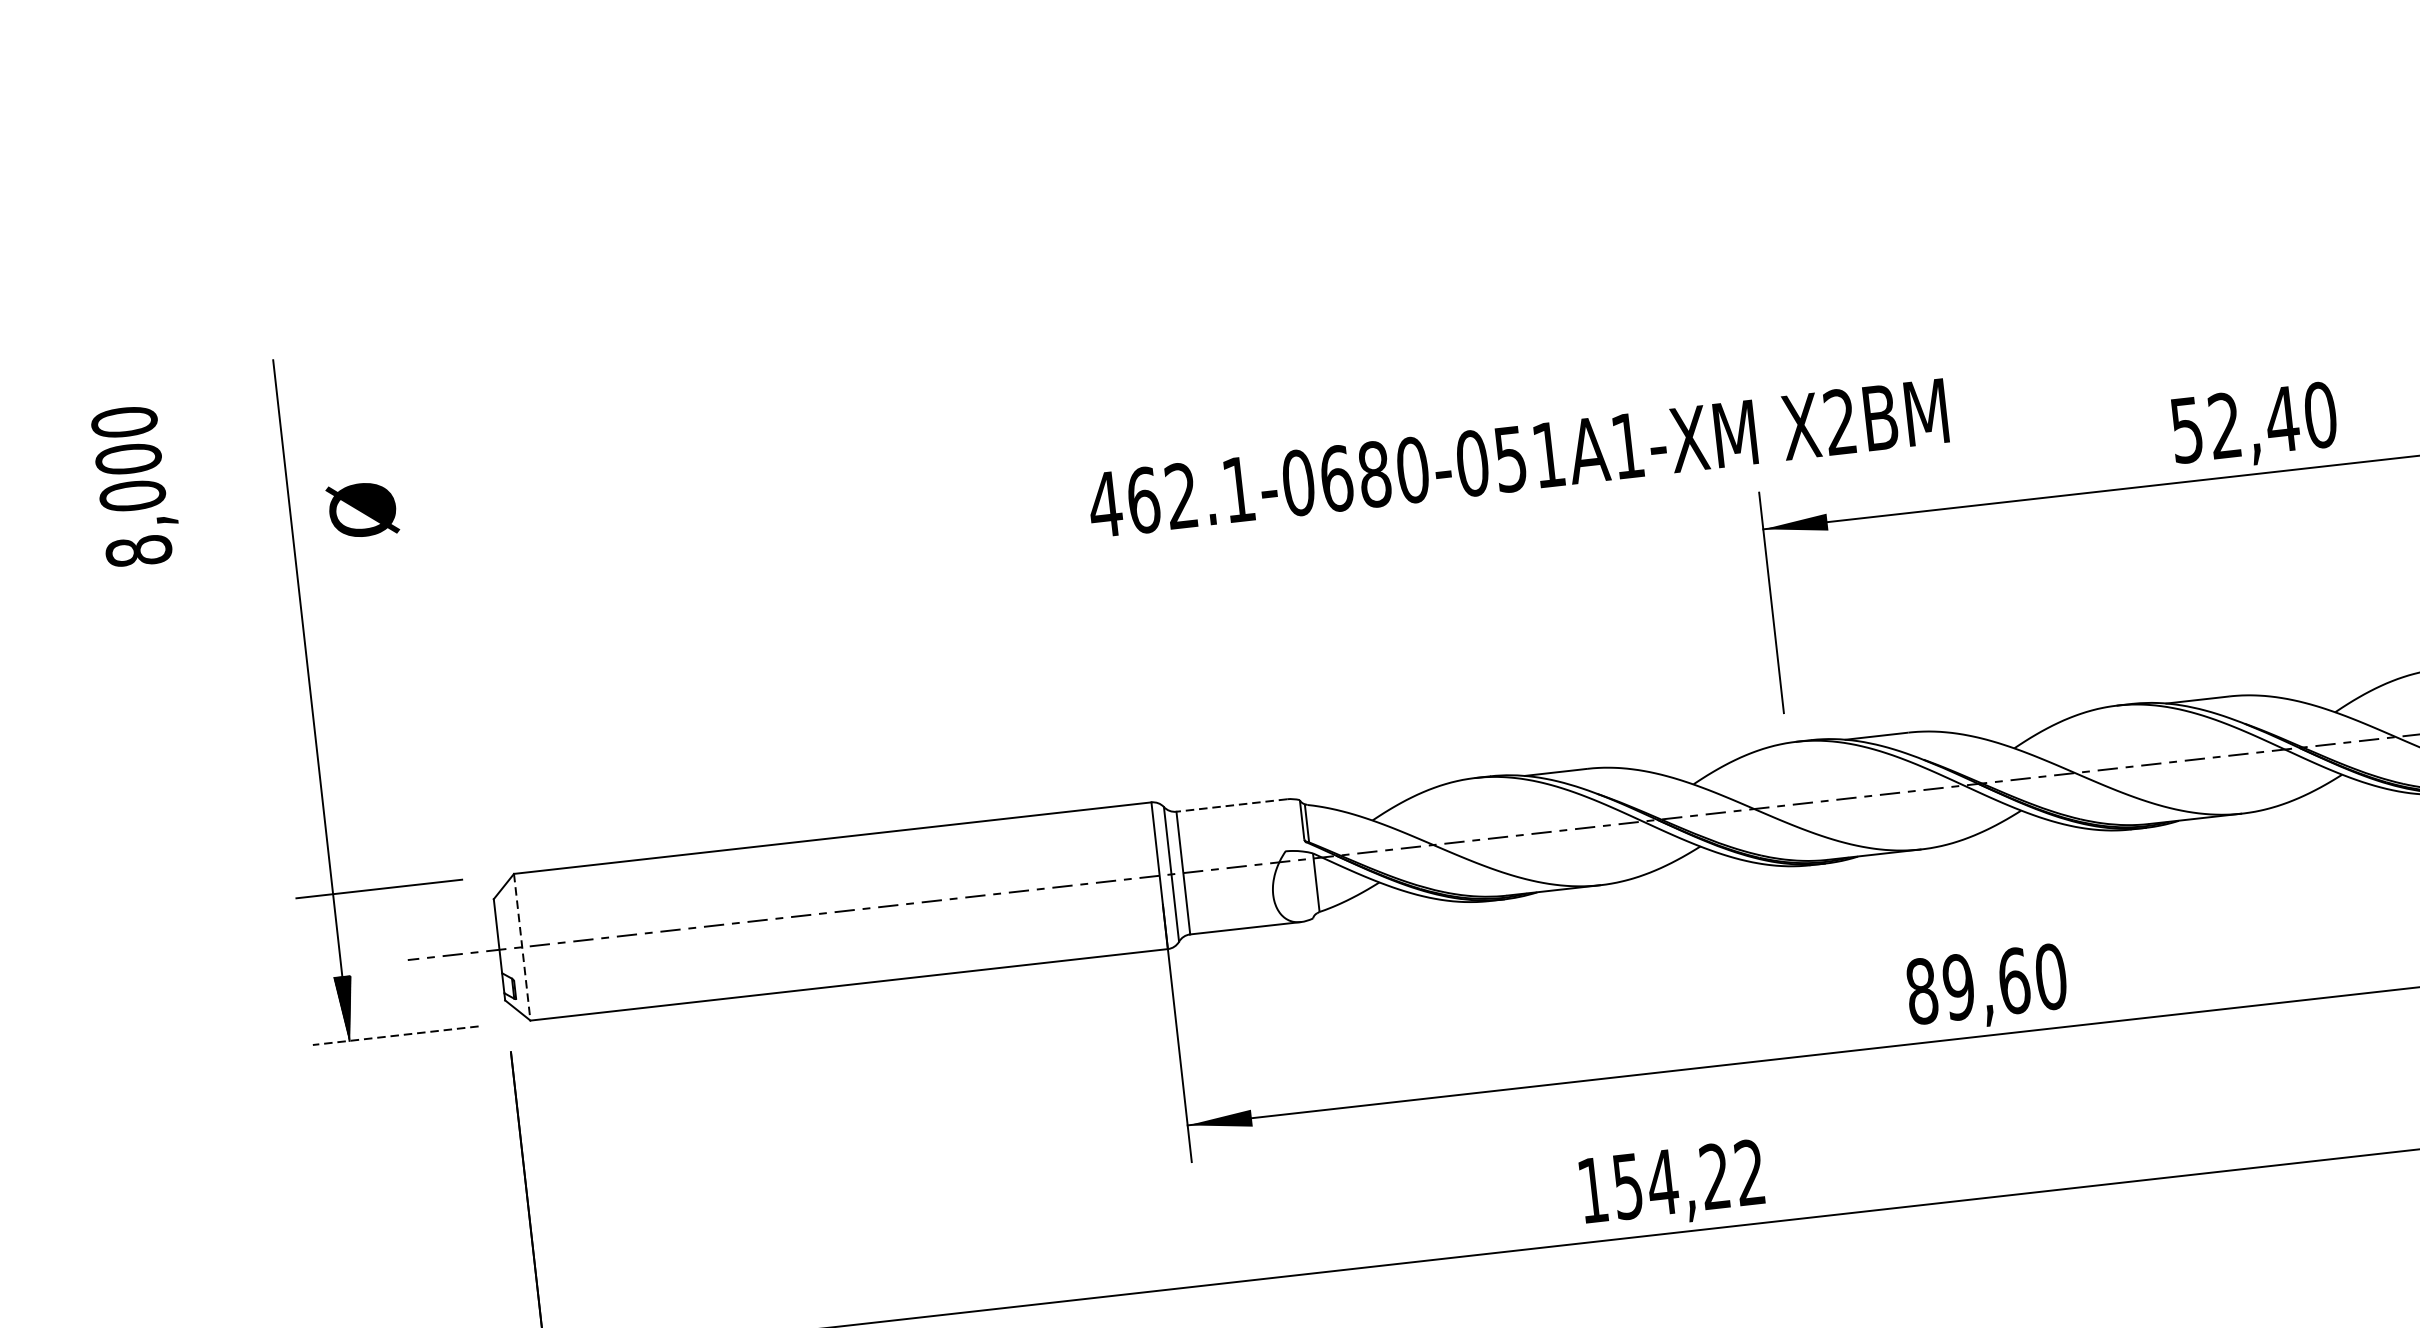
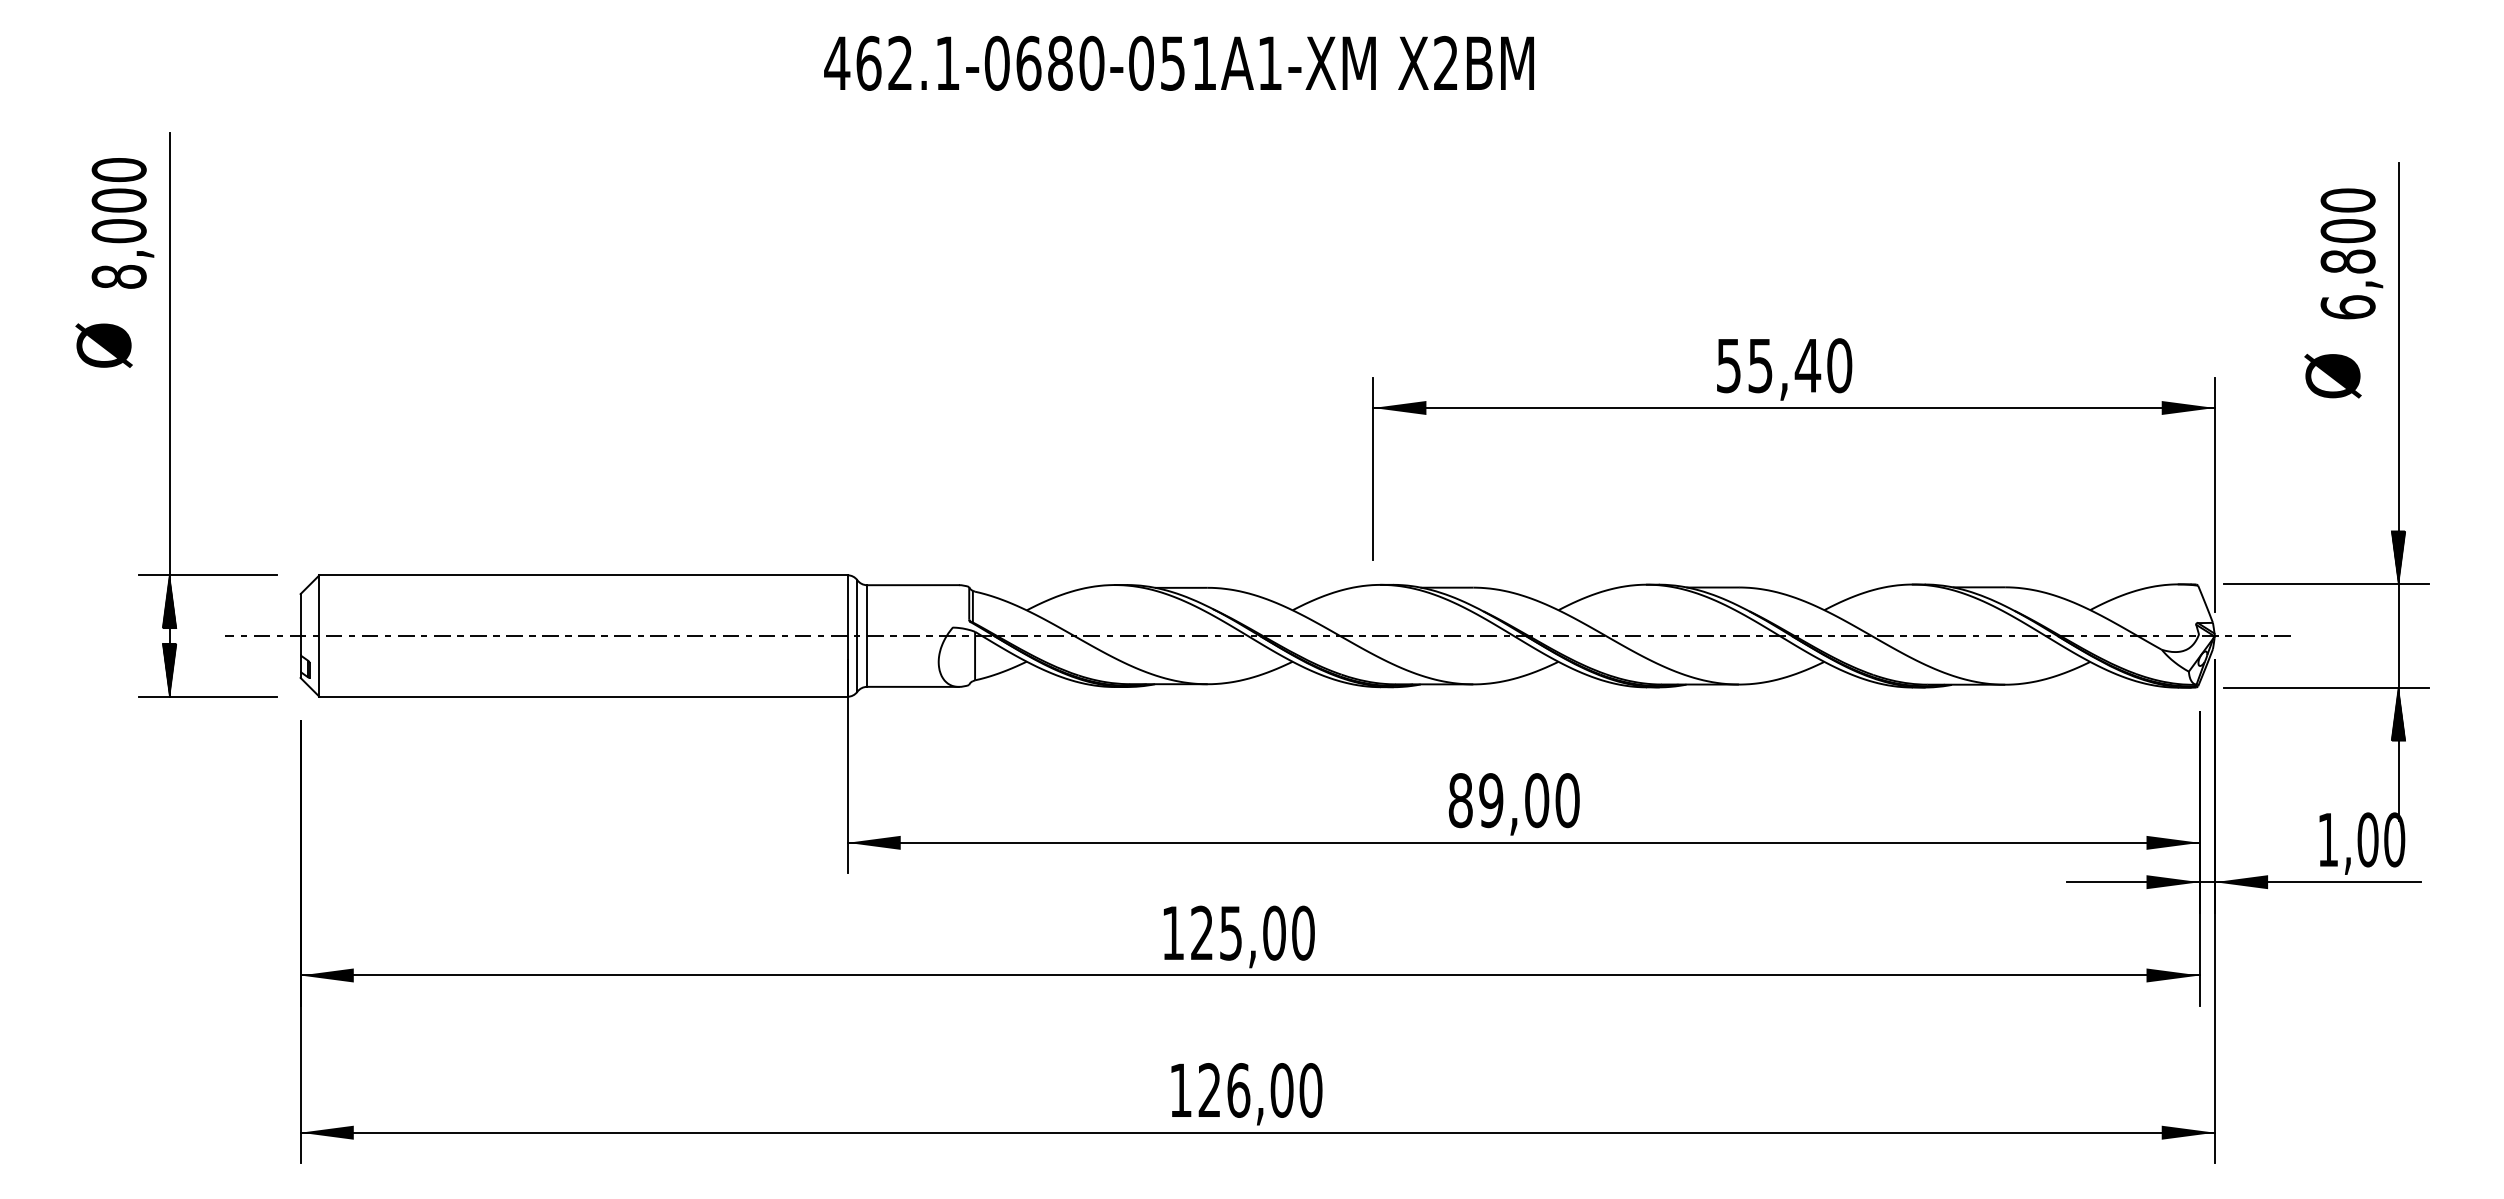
text: (2224, 425) -> (1760, 365), 52,40 -> 55,40
text: (1517, 457) -> (1178, 62), moved
text: (135, 486) -> (122, 223), moved
text: (361, 509) -> (103, 345), moved
line: (1232, 805) -> (913, 585), dashed -> solid
hatch: (336, 925) -> (169, 601), added
line: (522, 947) -> (319, 636), dashed -> solid
text: (2014, 980) -> (1537, 800), 89,60 -> 89,00
line: (395, 1035) -> (207, 696), dashed -> solid
text: (1688, 1178) -> (1252, 932), 154,22 -> 125,00

